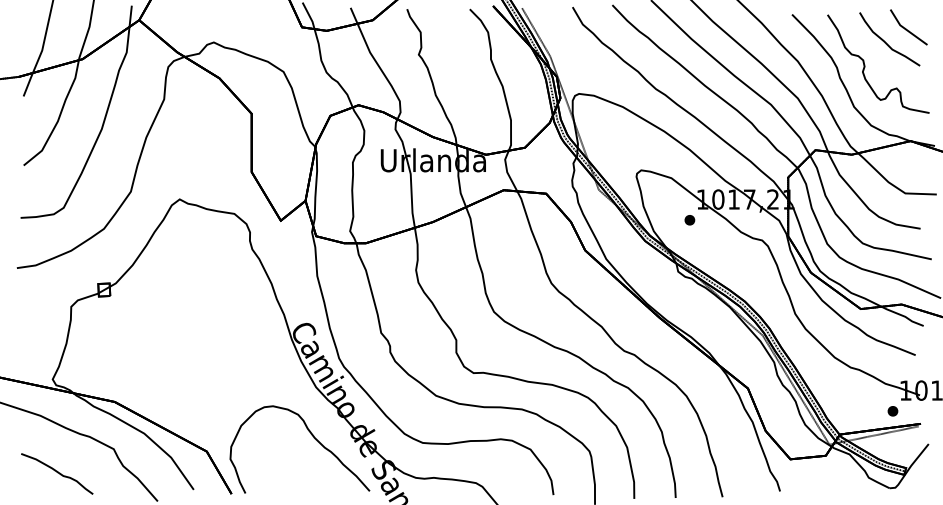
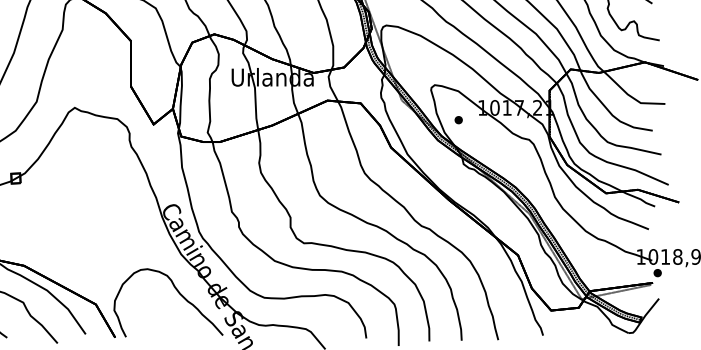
part: (689, 220) -> (458, 120), moved
part: (892, 411) -> (657, 273), moved

